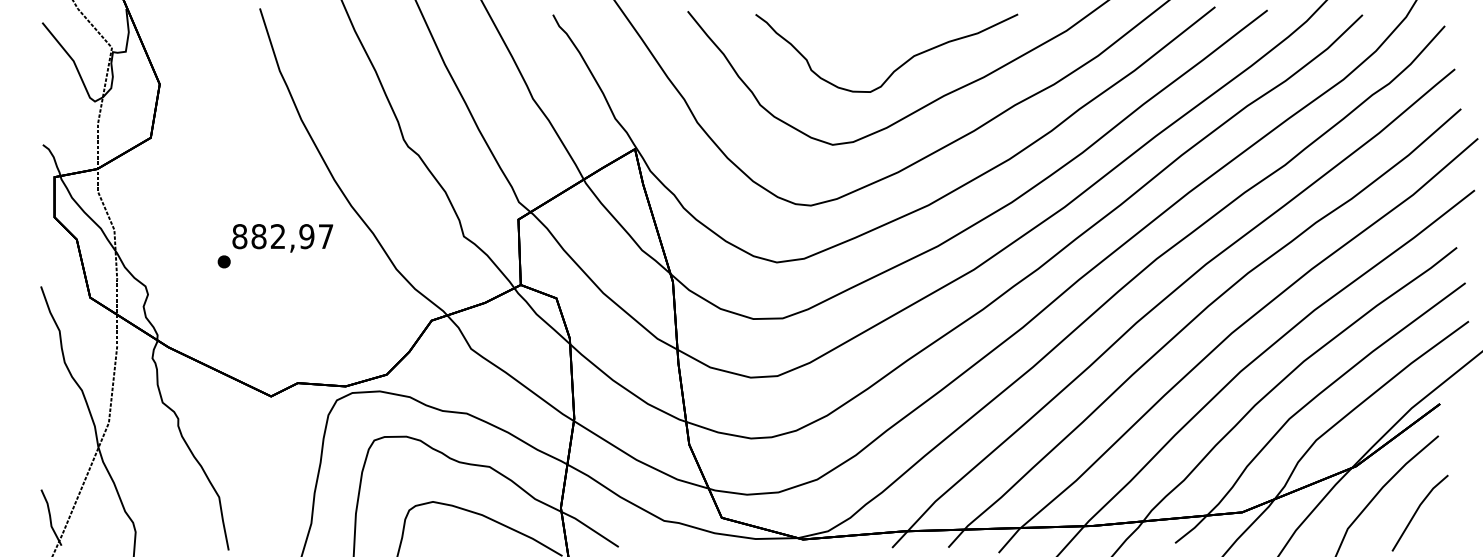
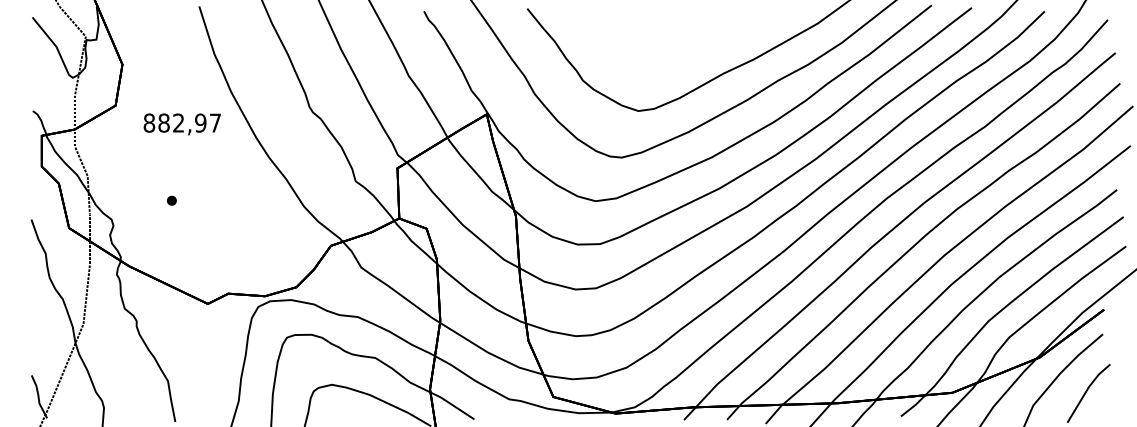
curve: (897, 67) -> (688, 51), removed
text: (282, 238) -> (182, 124), moved

